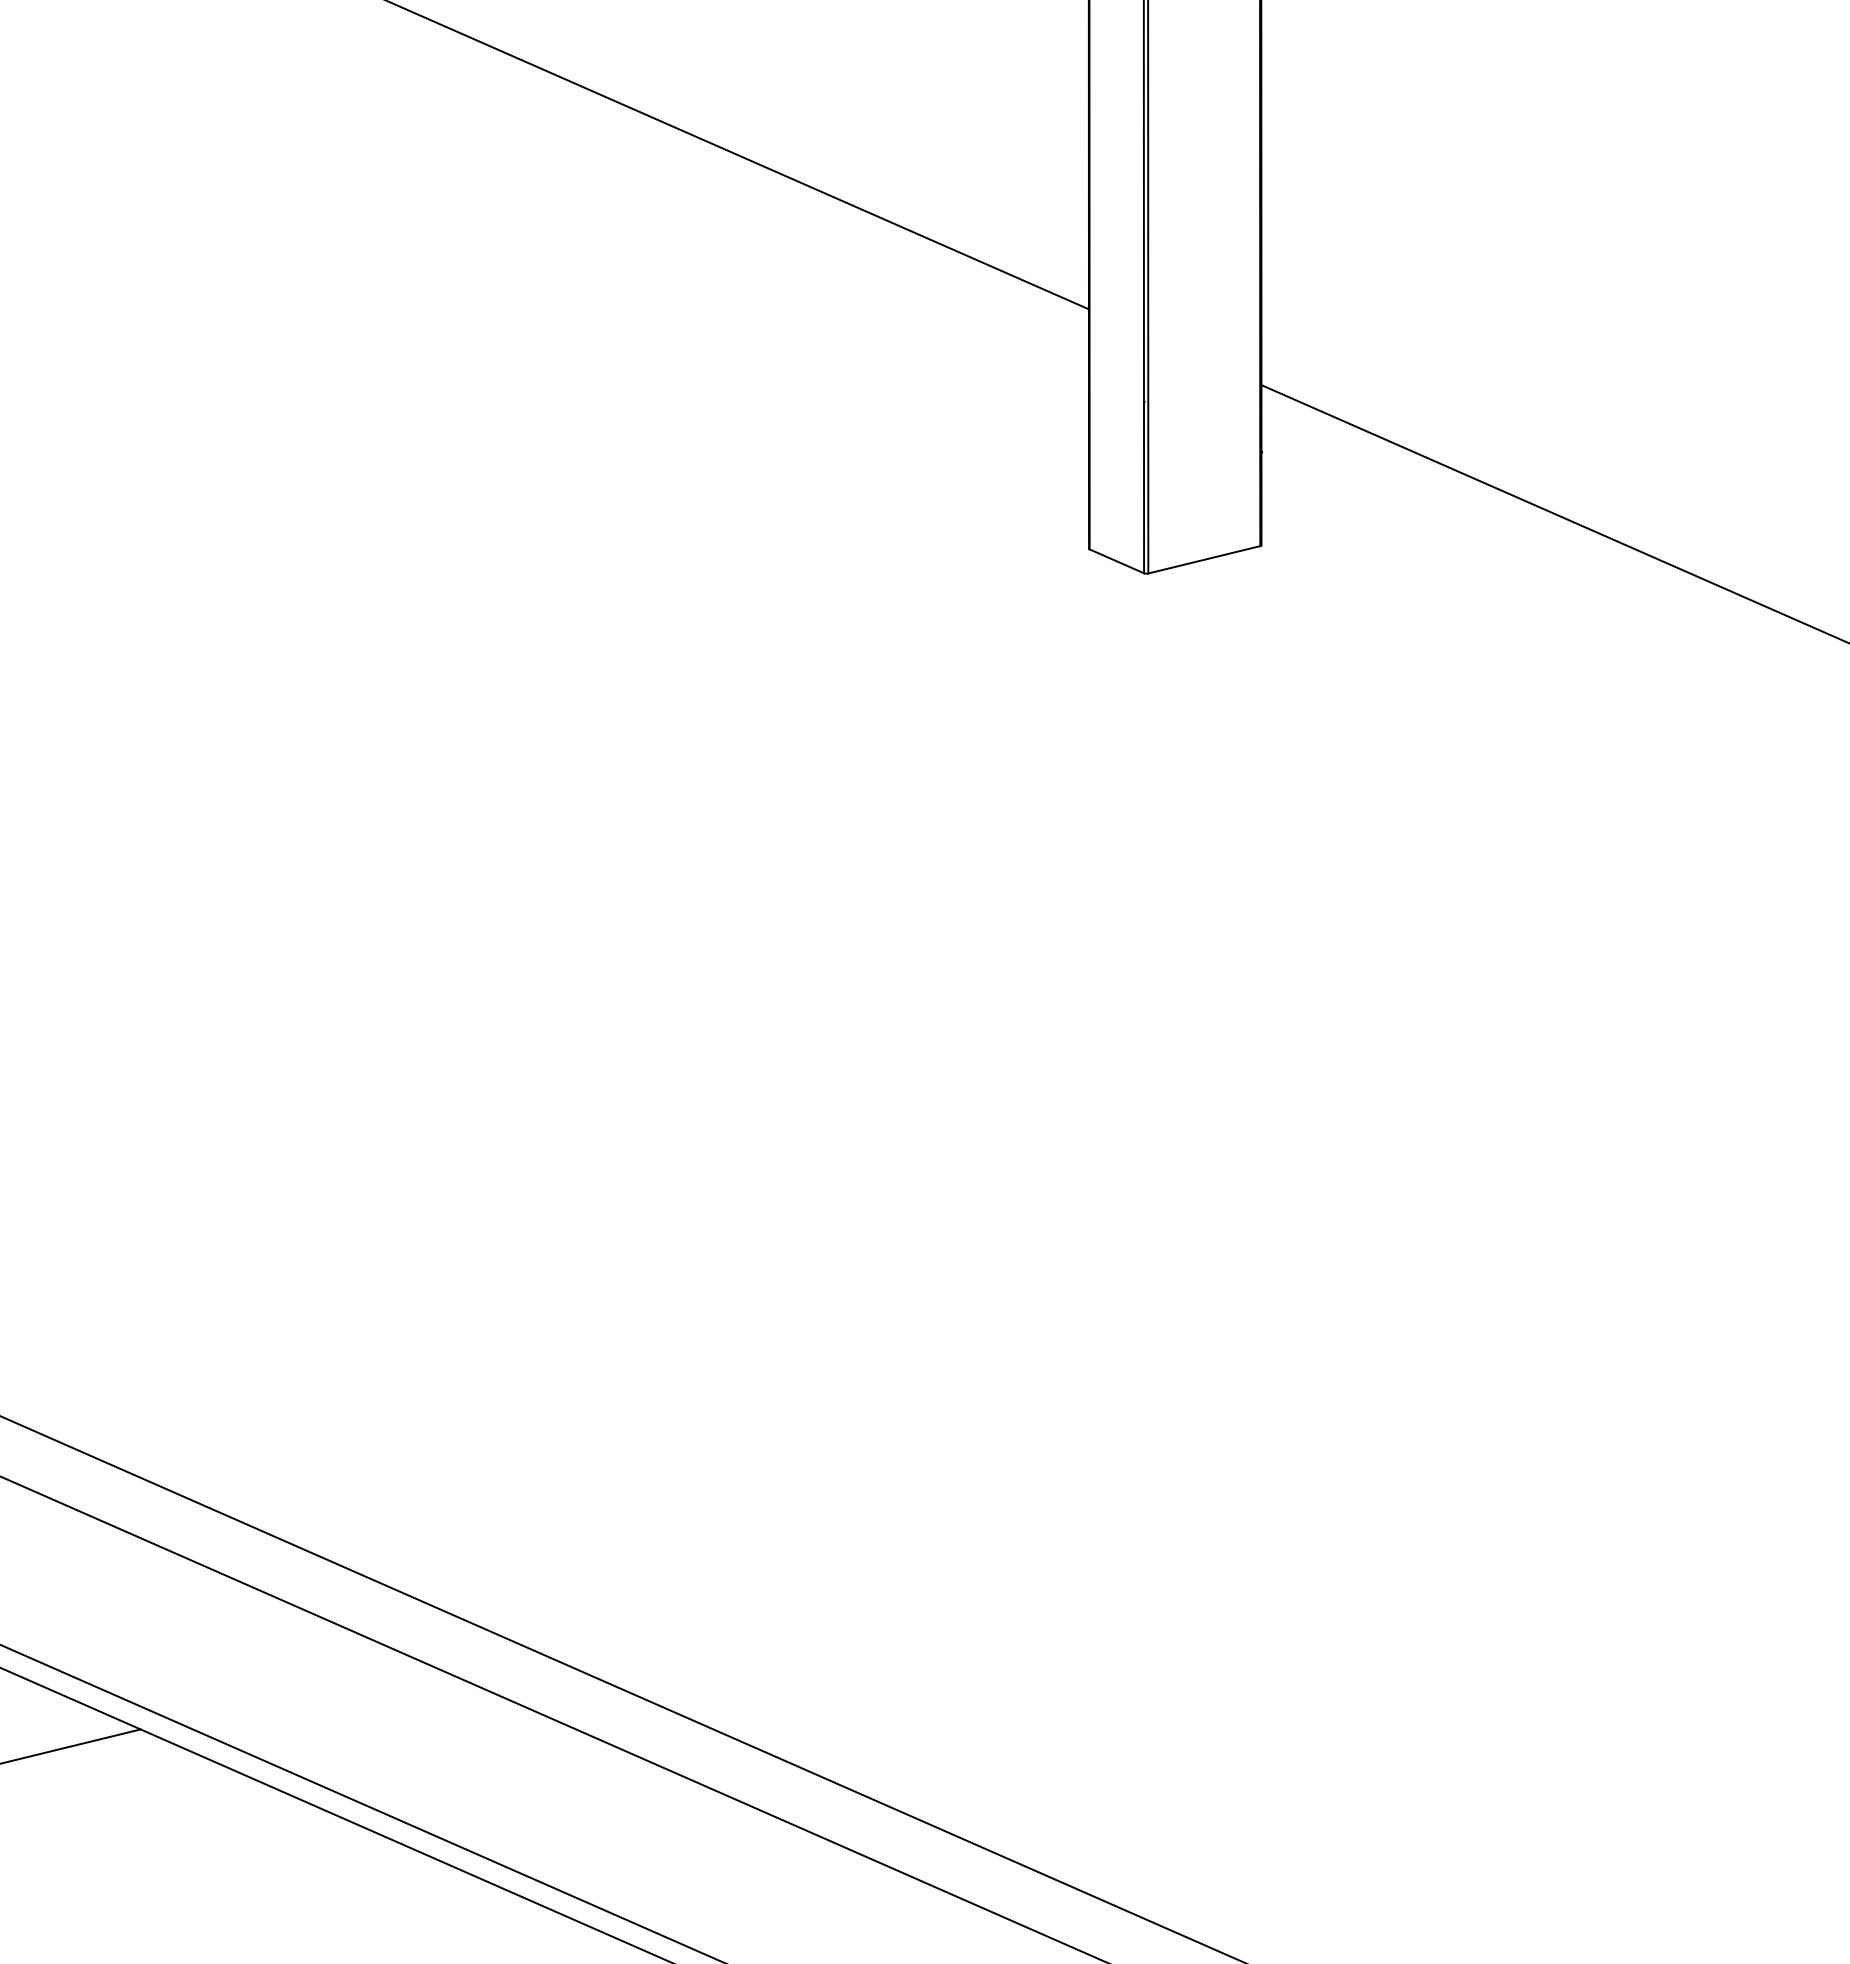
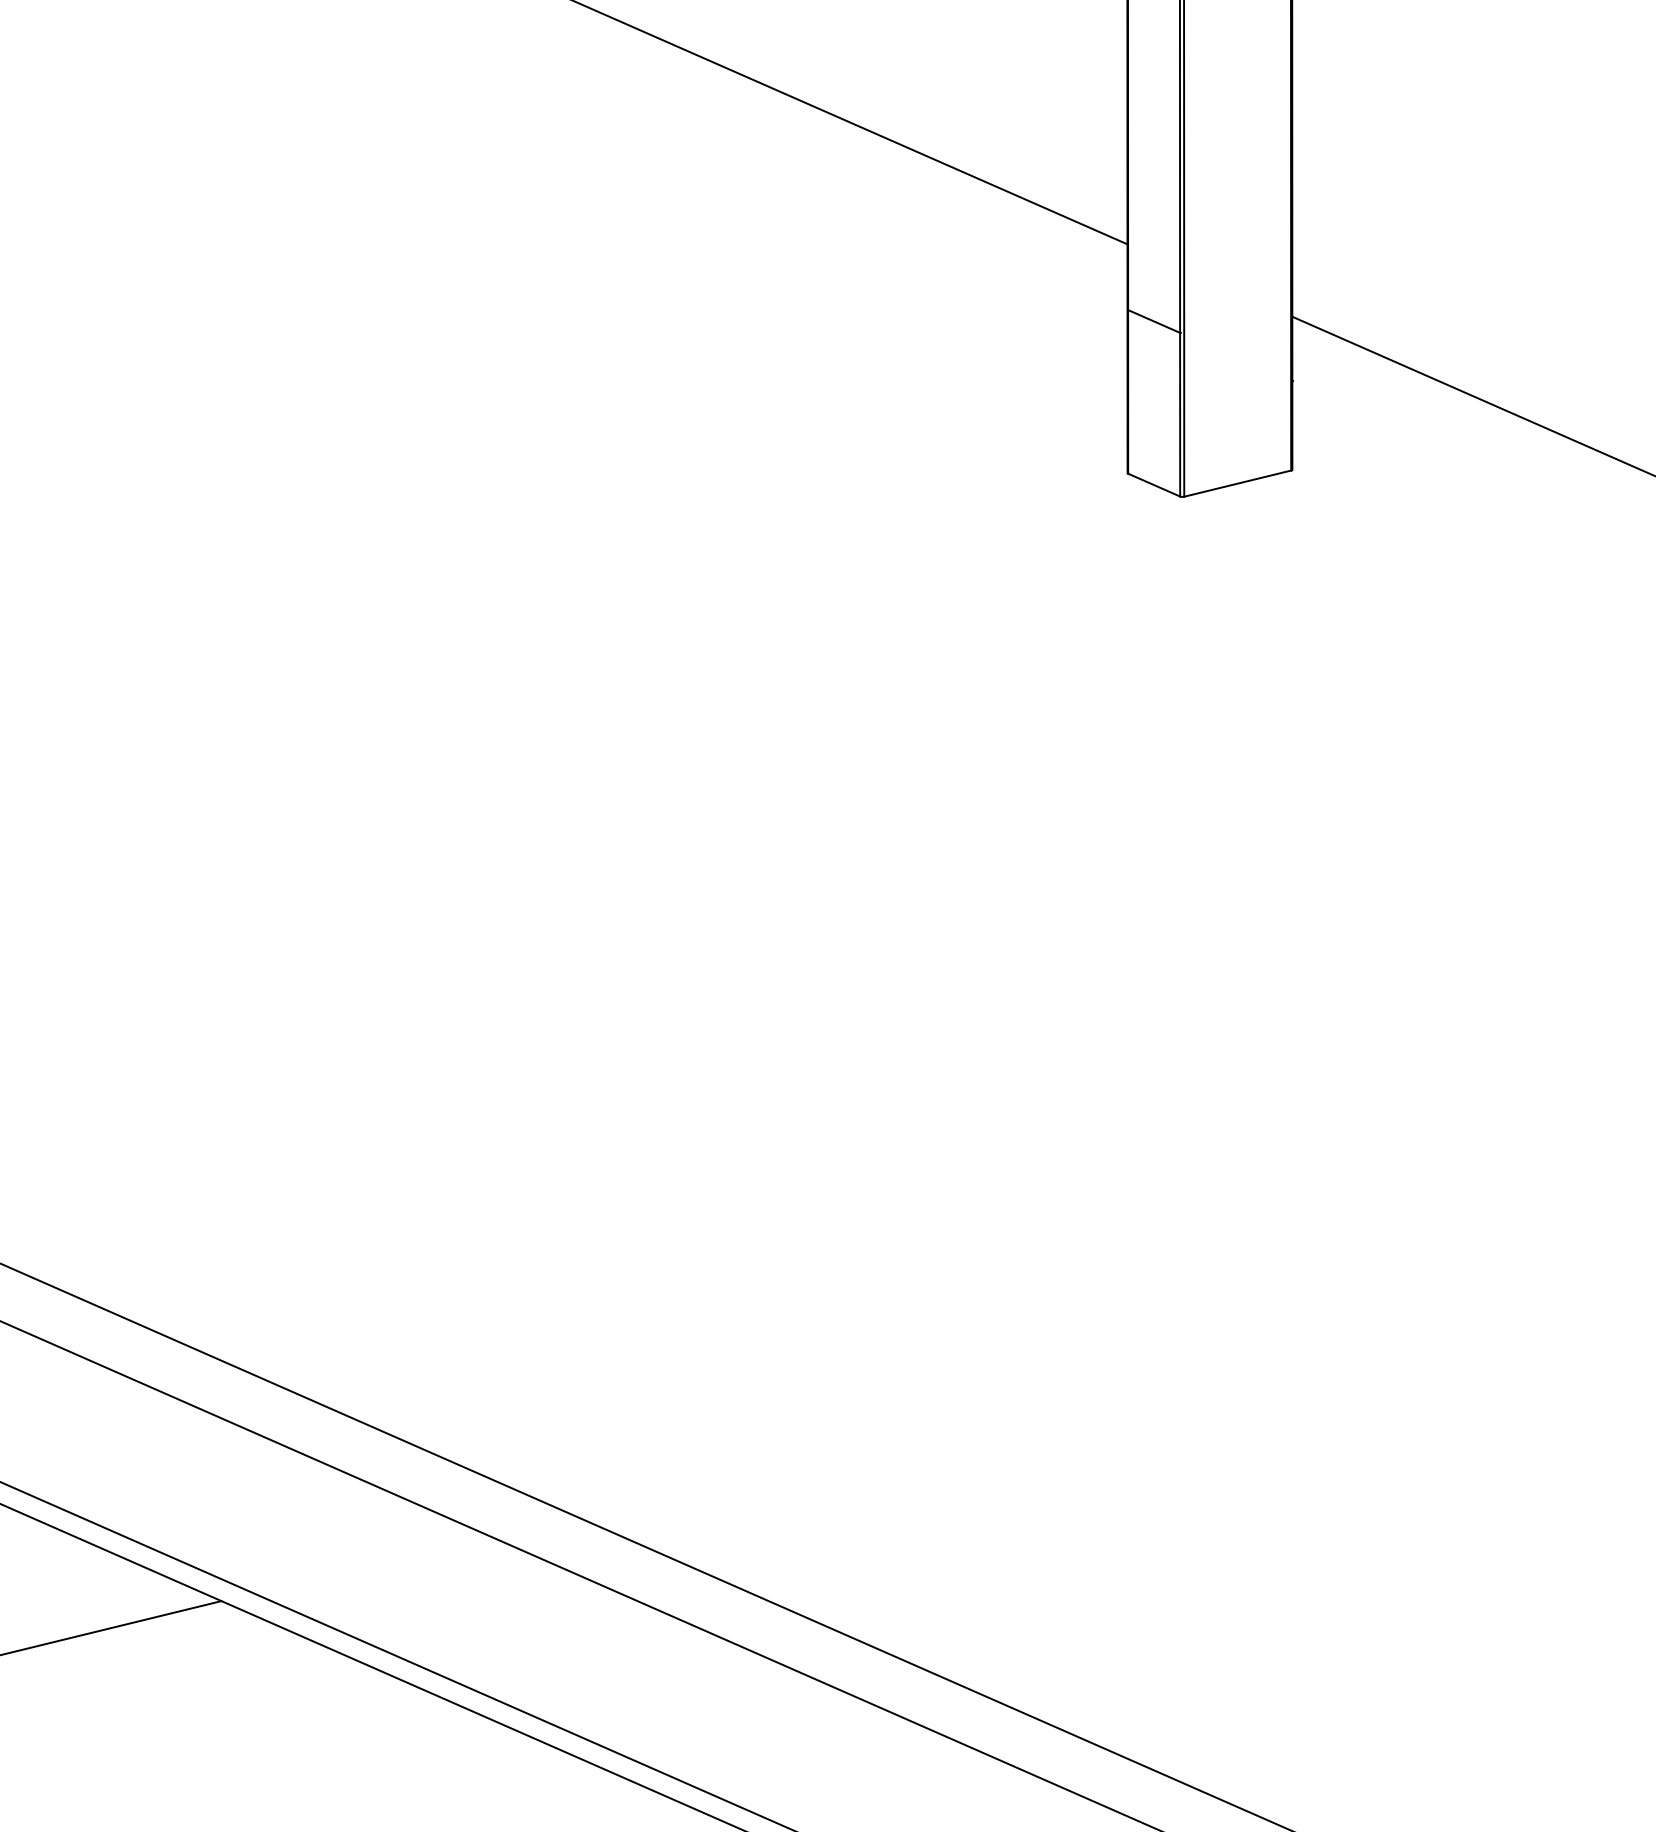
line: (1116, 390) -> (1153, 321), added

